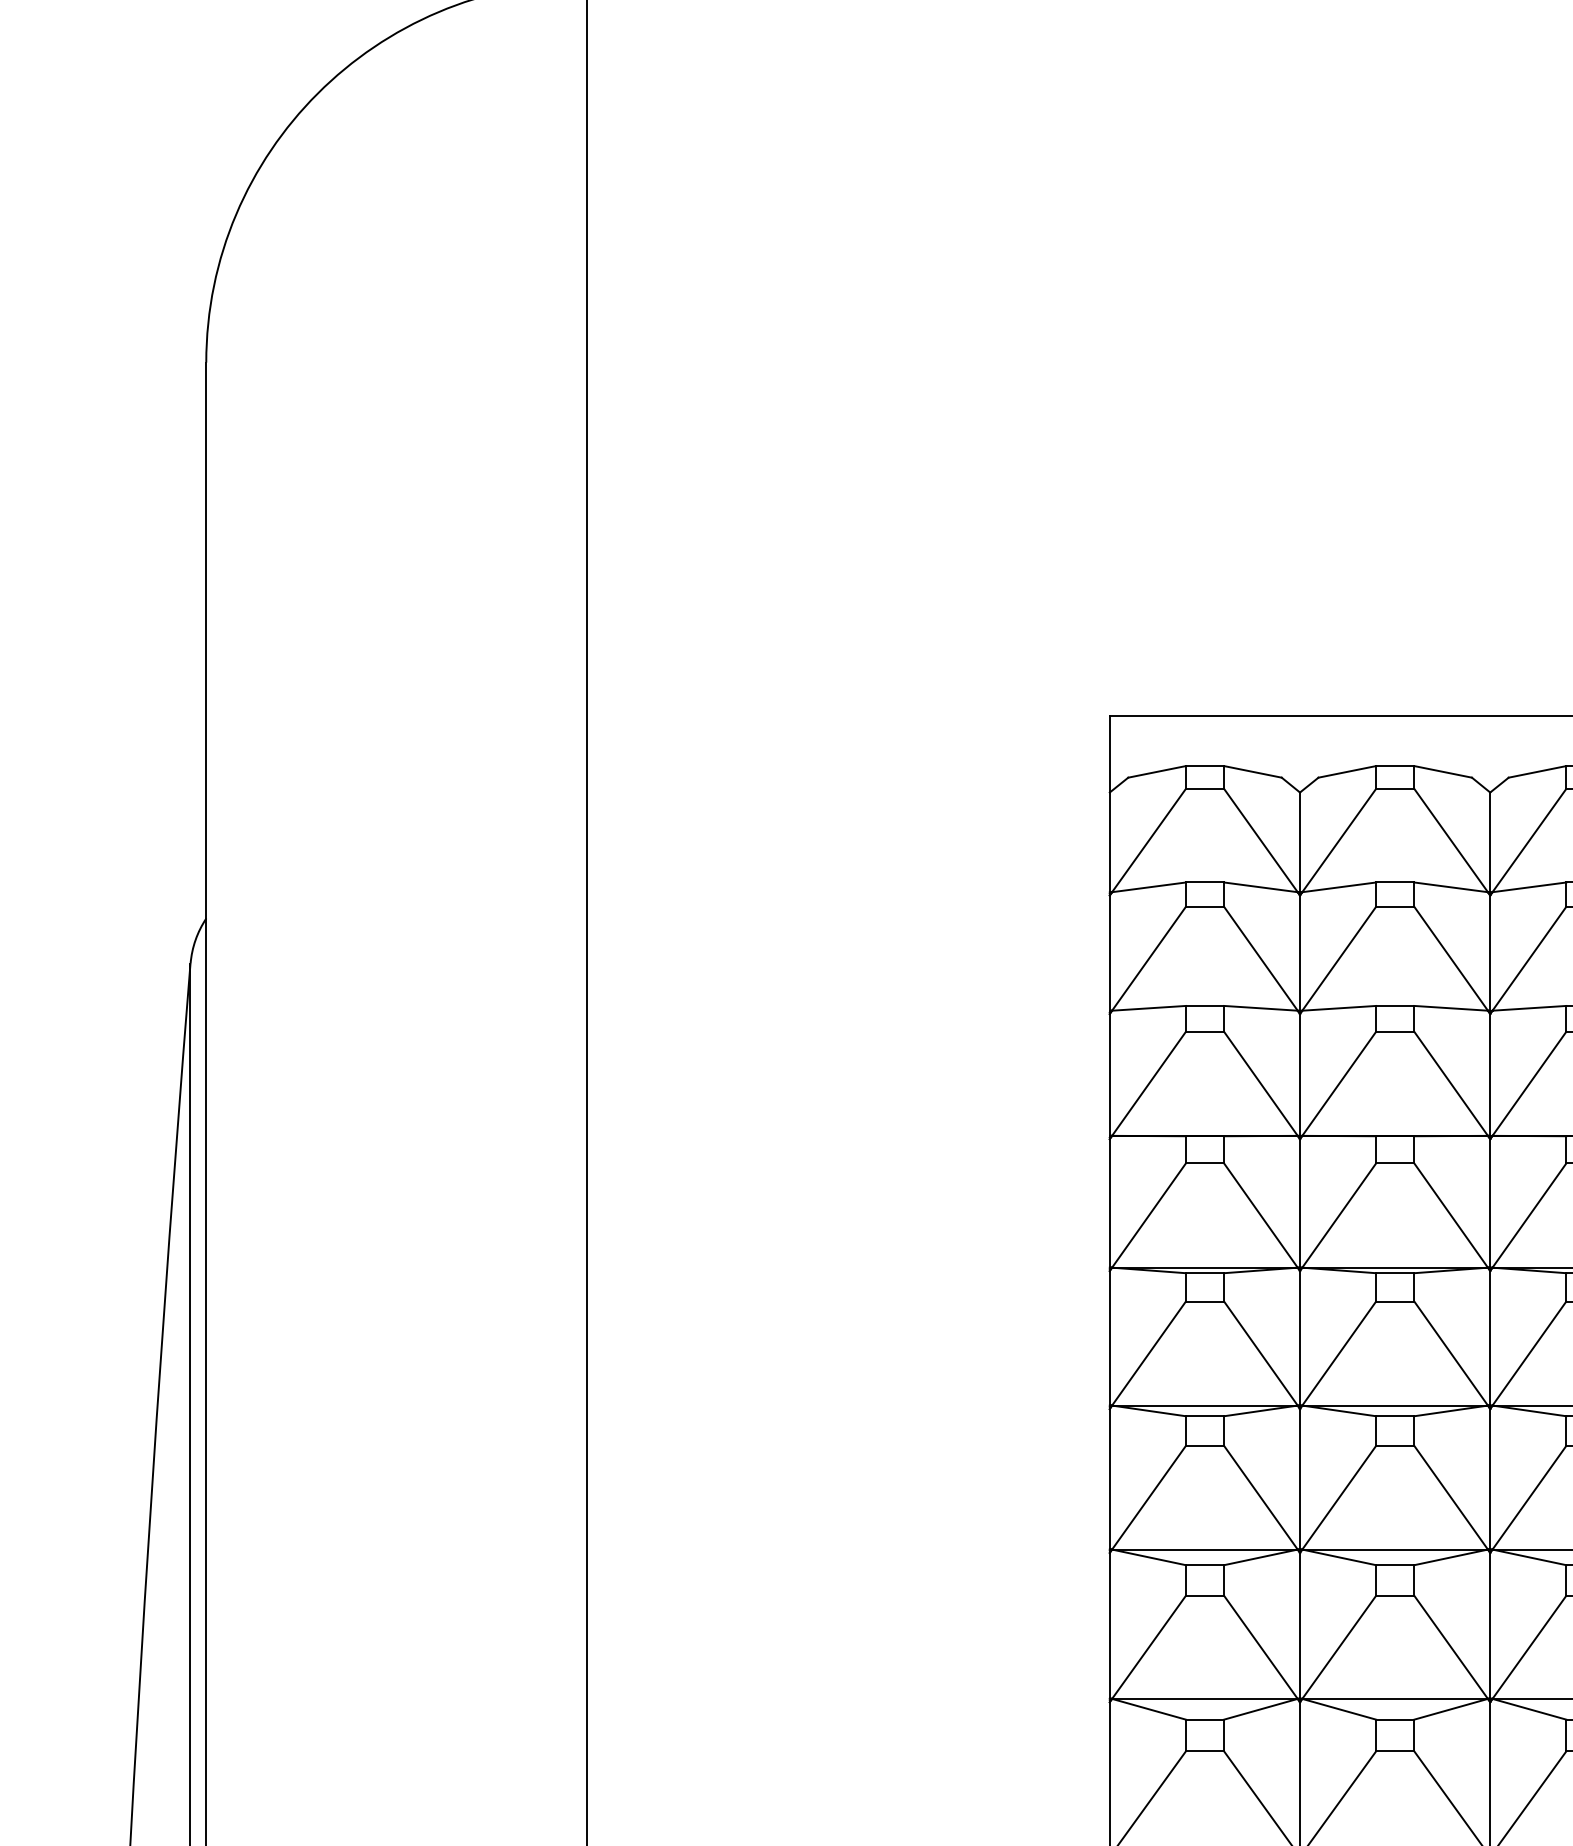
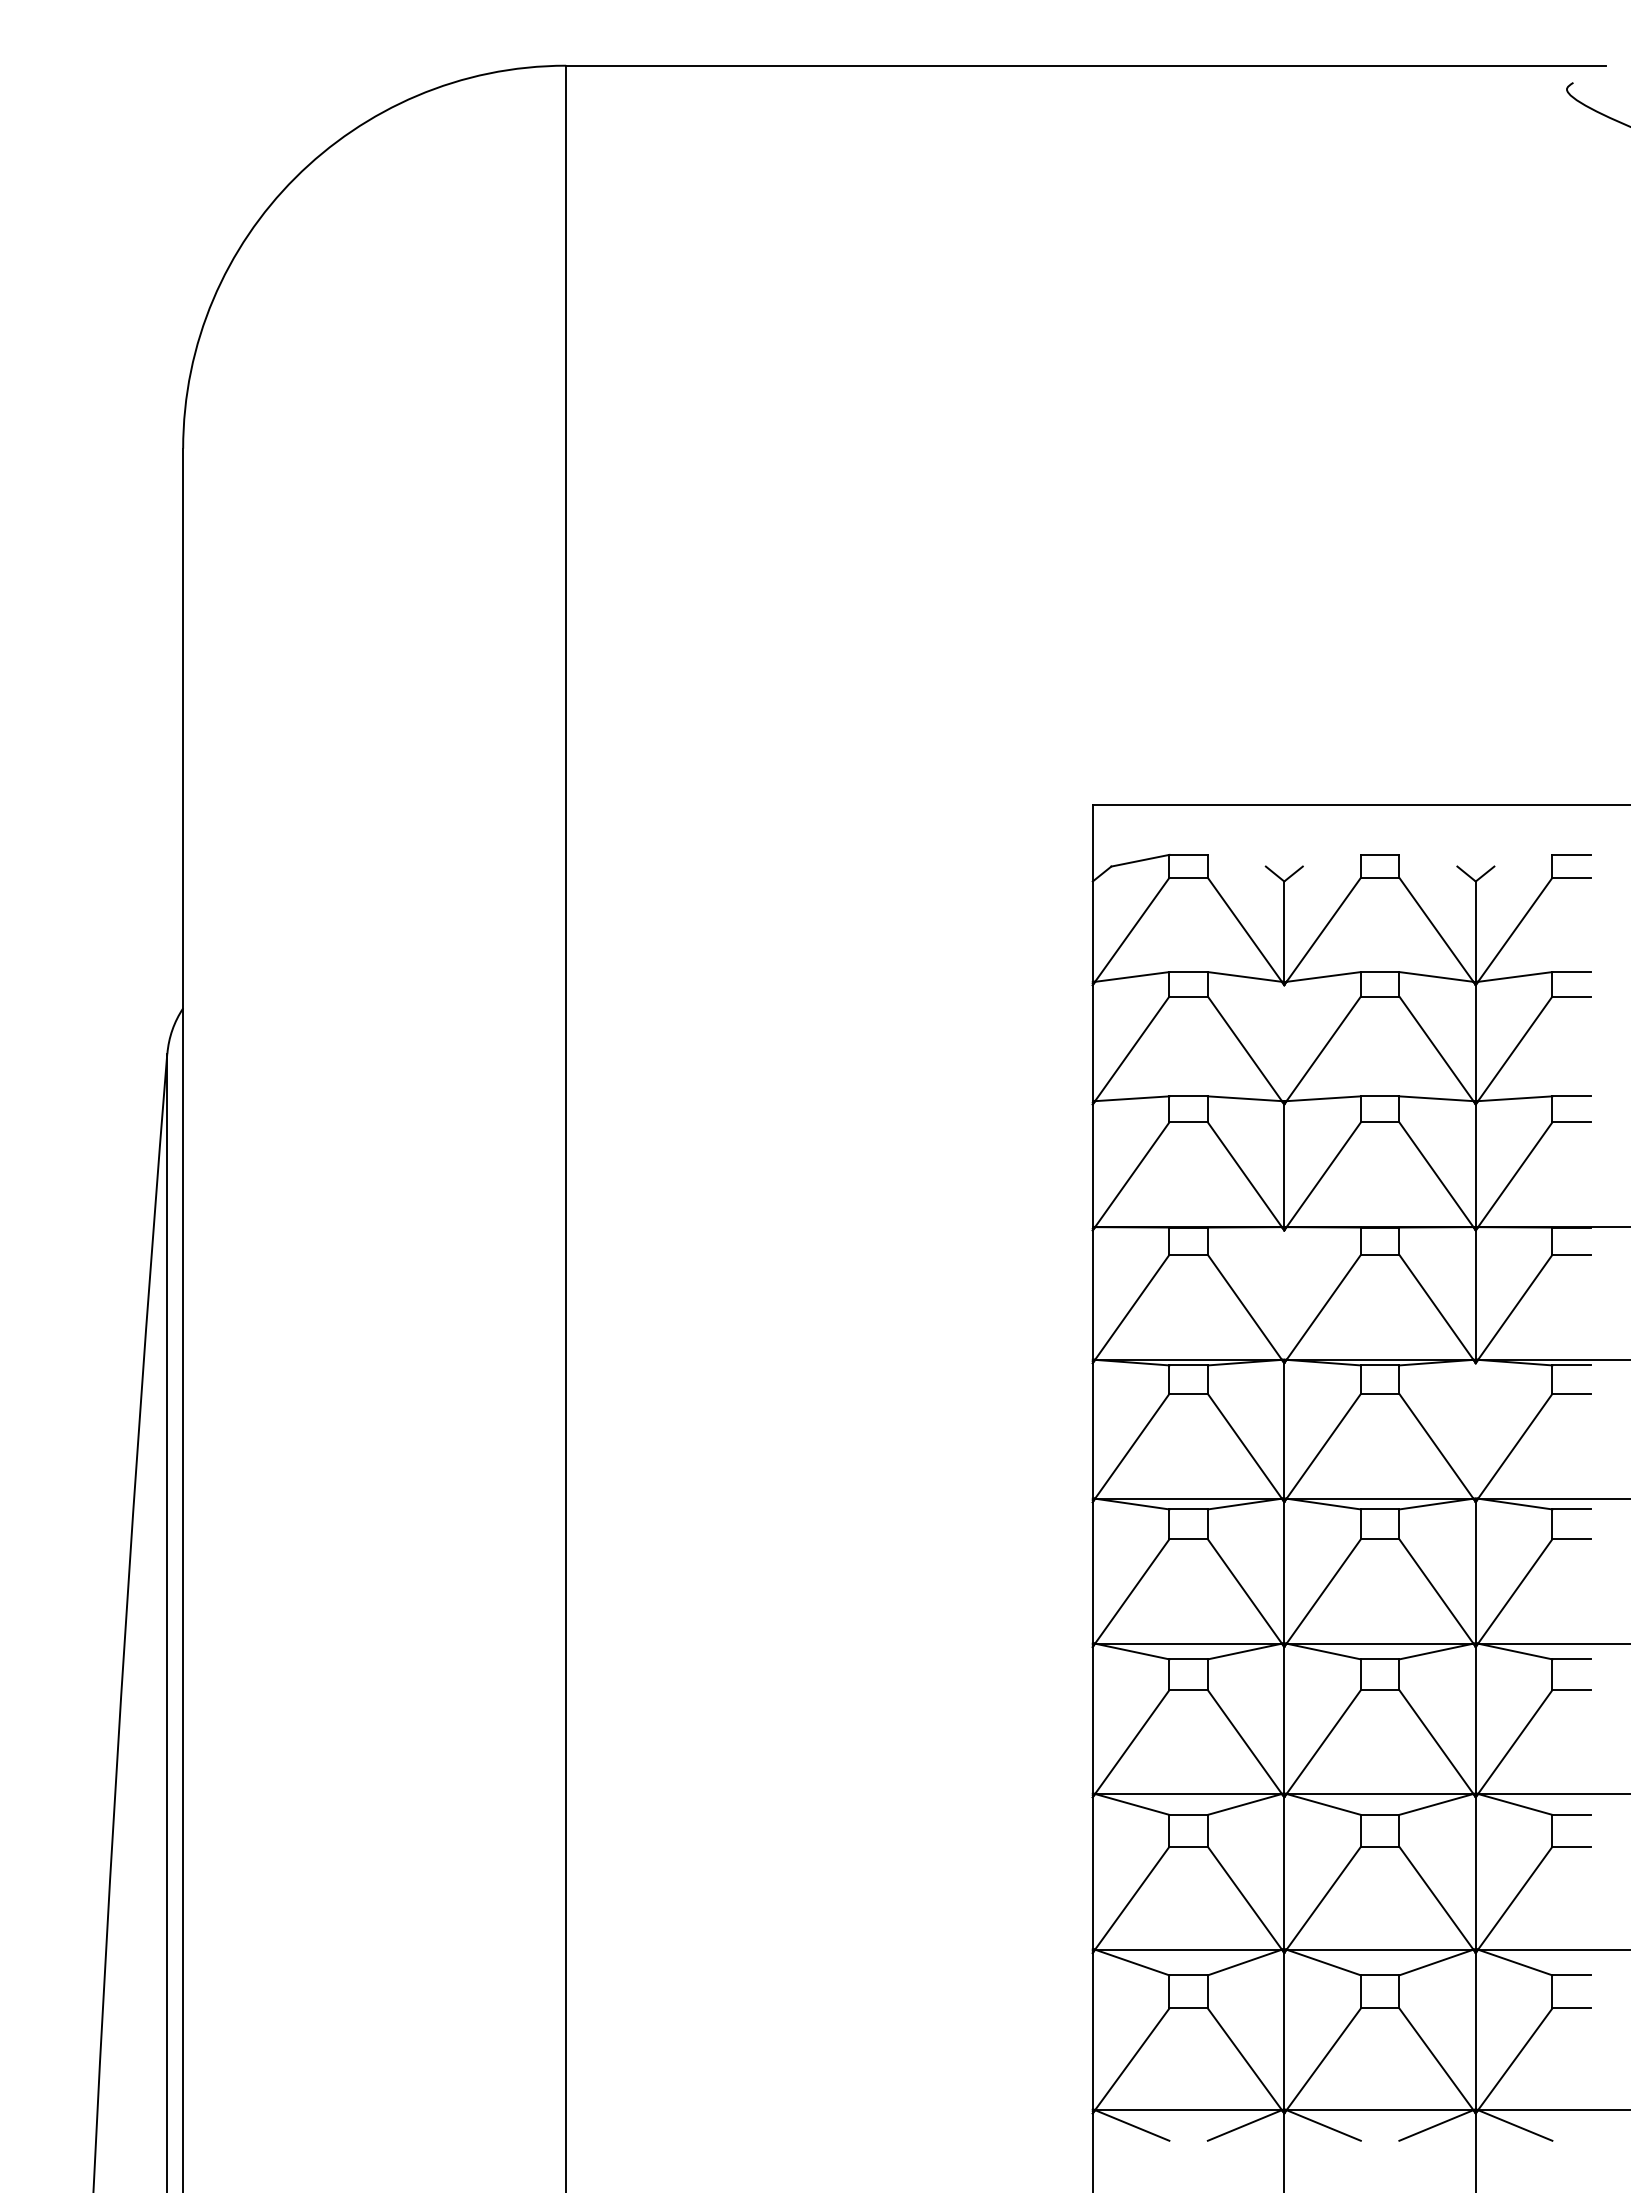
line: (1252, 771) -> (1236, 860), removed
line: (1346, 771) -> (1331, 860), removed
line: (1443, 771) -> (1428, 860), removed
line: (1537, 771) -> (1523, 860), removed
line: (1300, 953) -> (1284, 1043), removed
line: (1300, 1202) -> (1284, 1294), removed
line: (1489, 1337) -> (1475, 1430), removed

